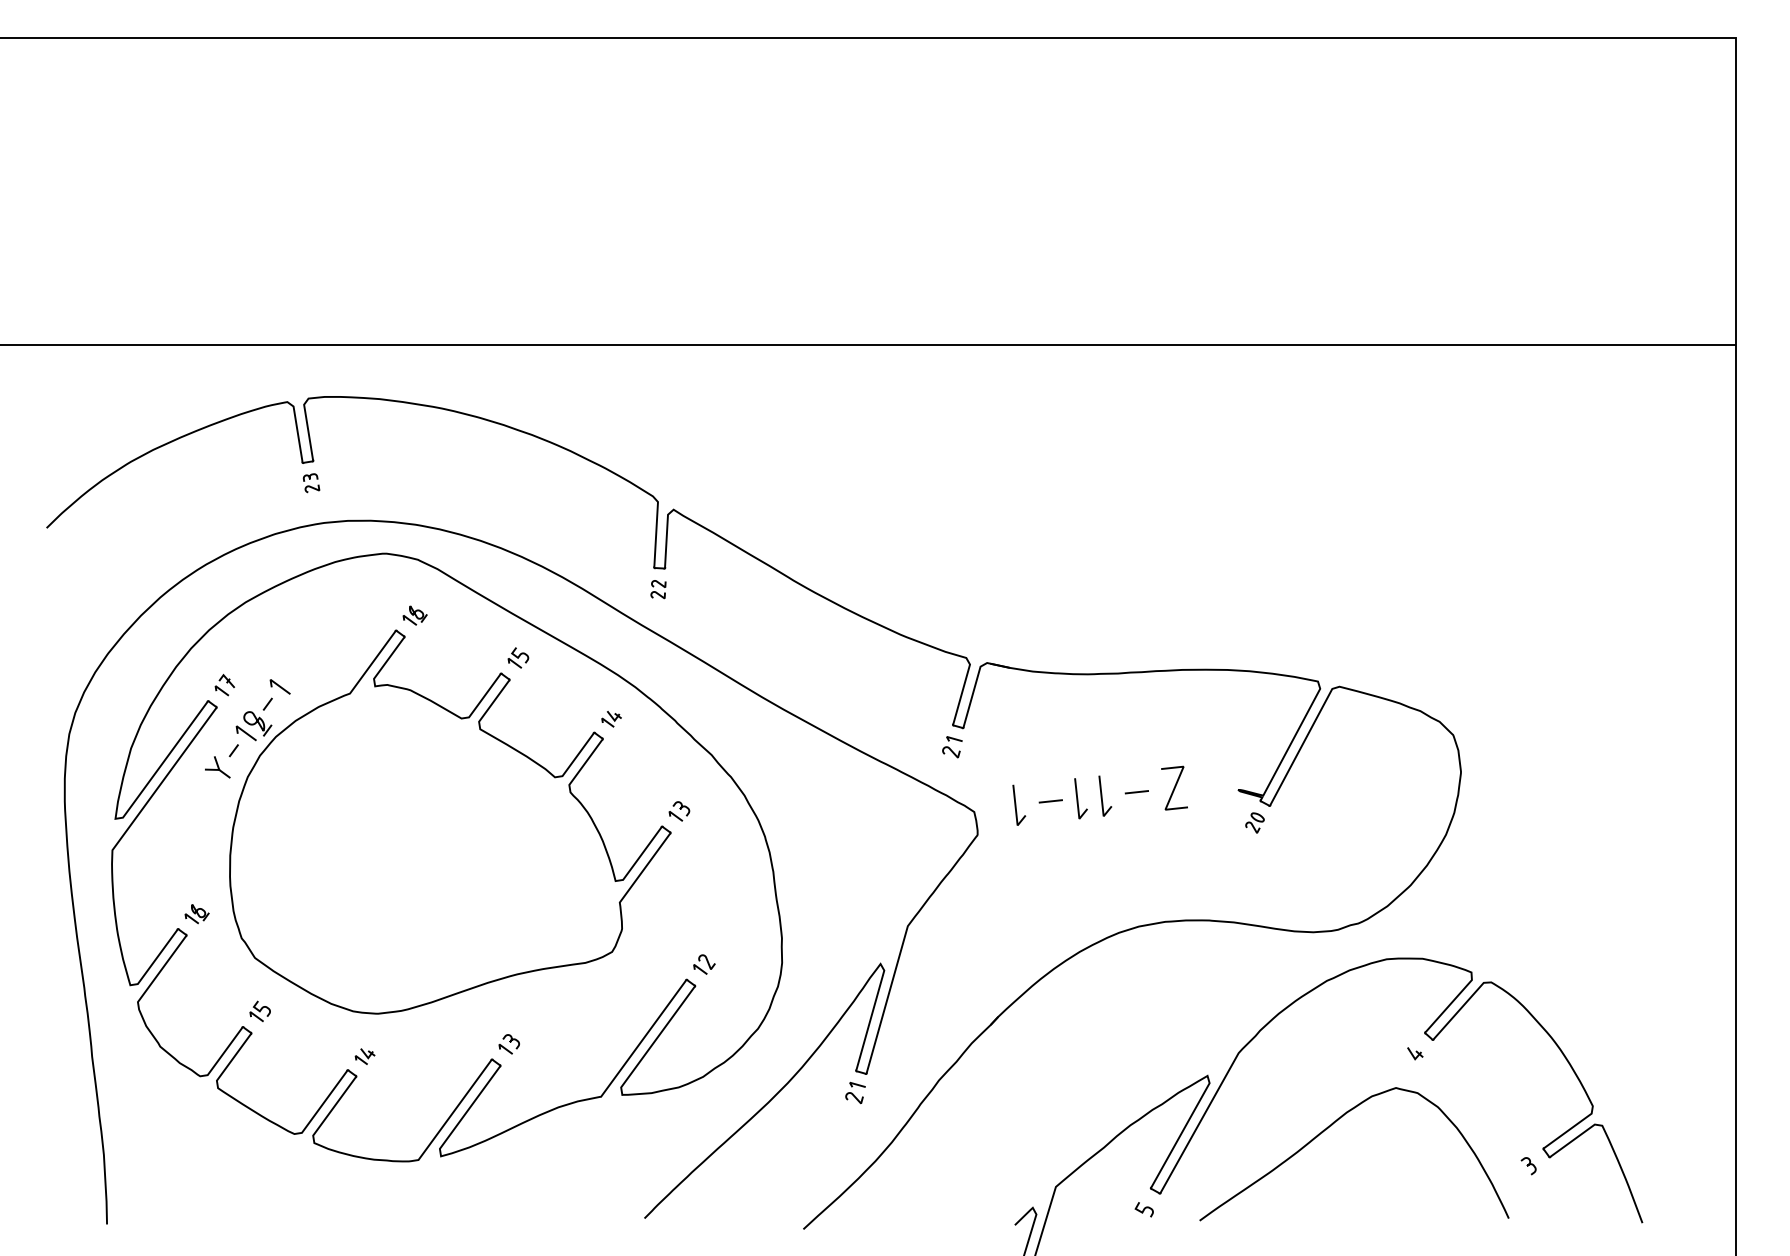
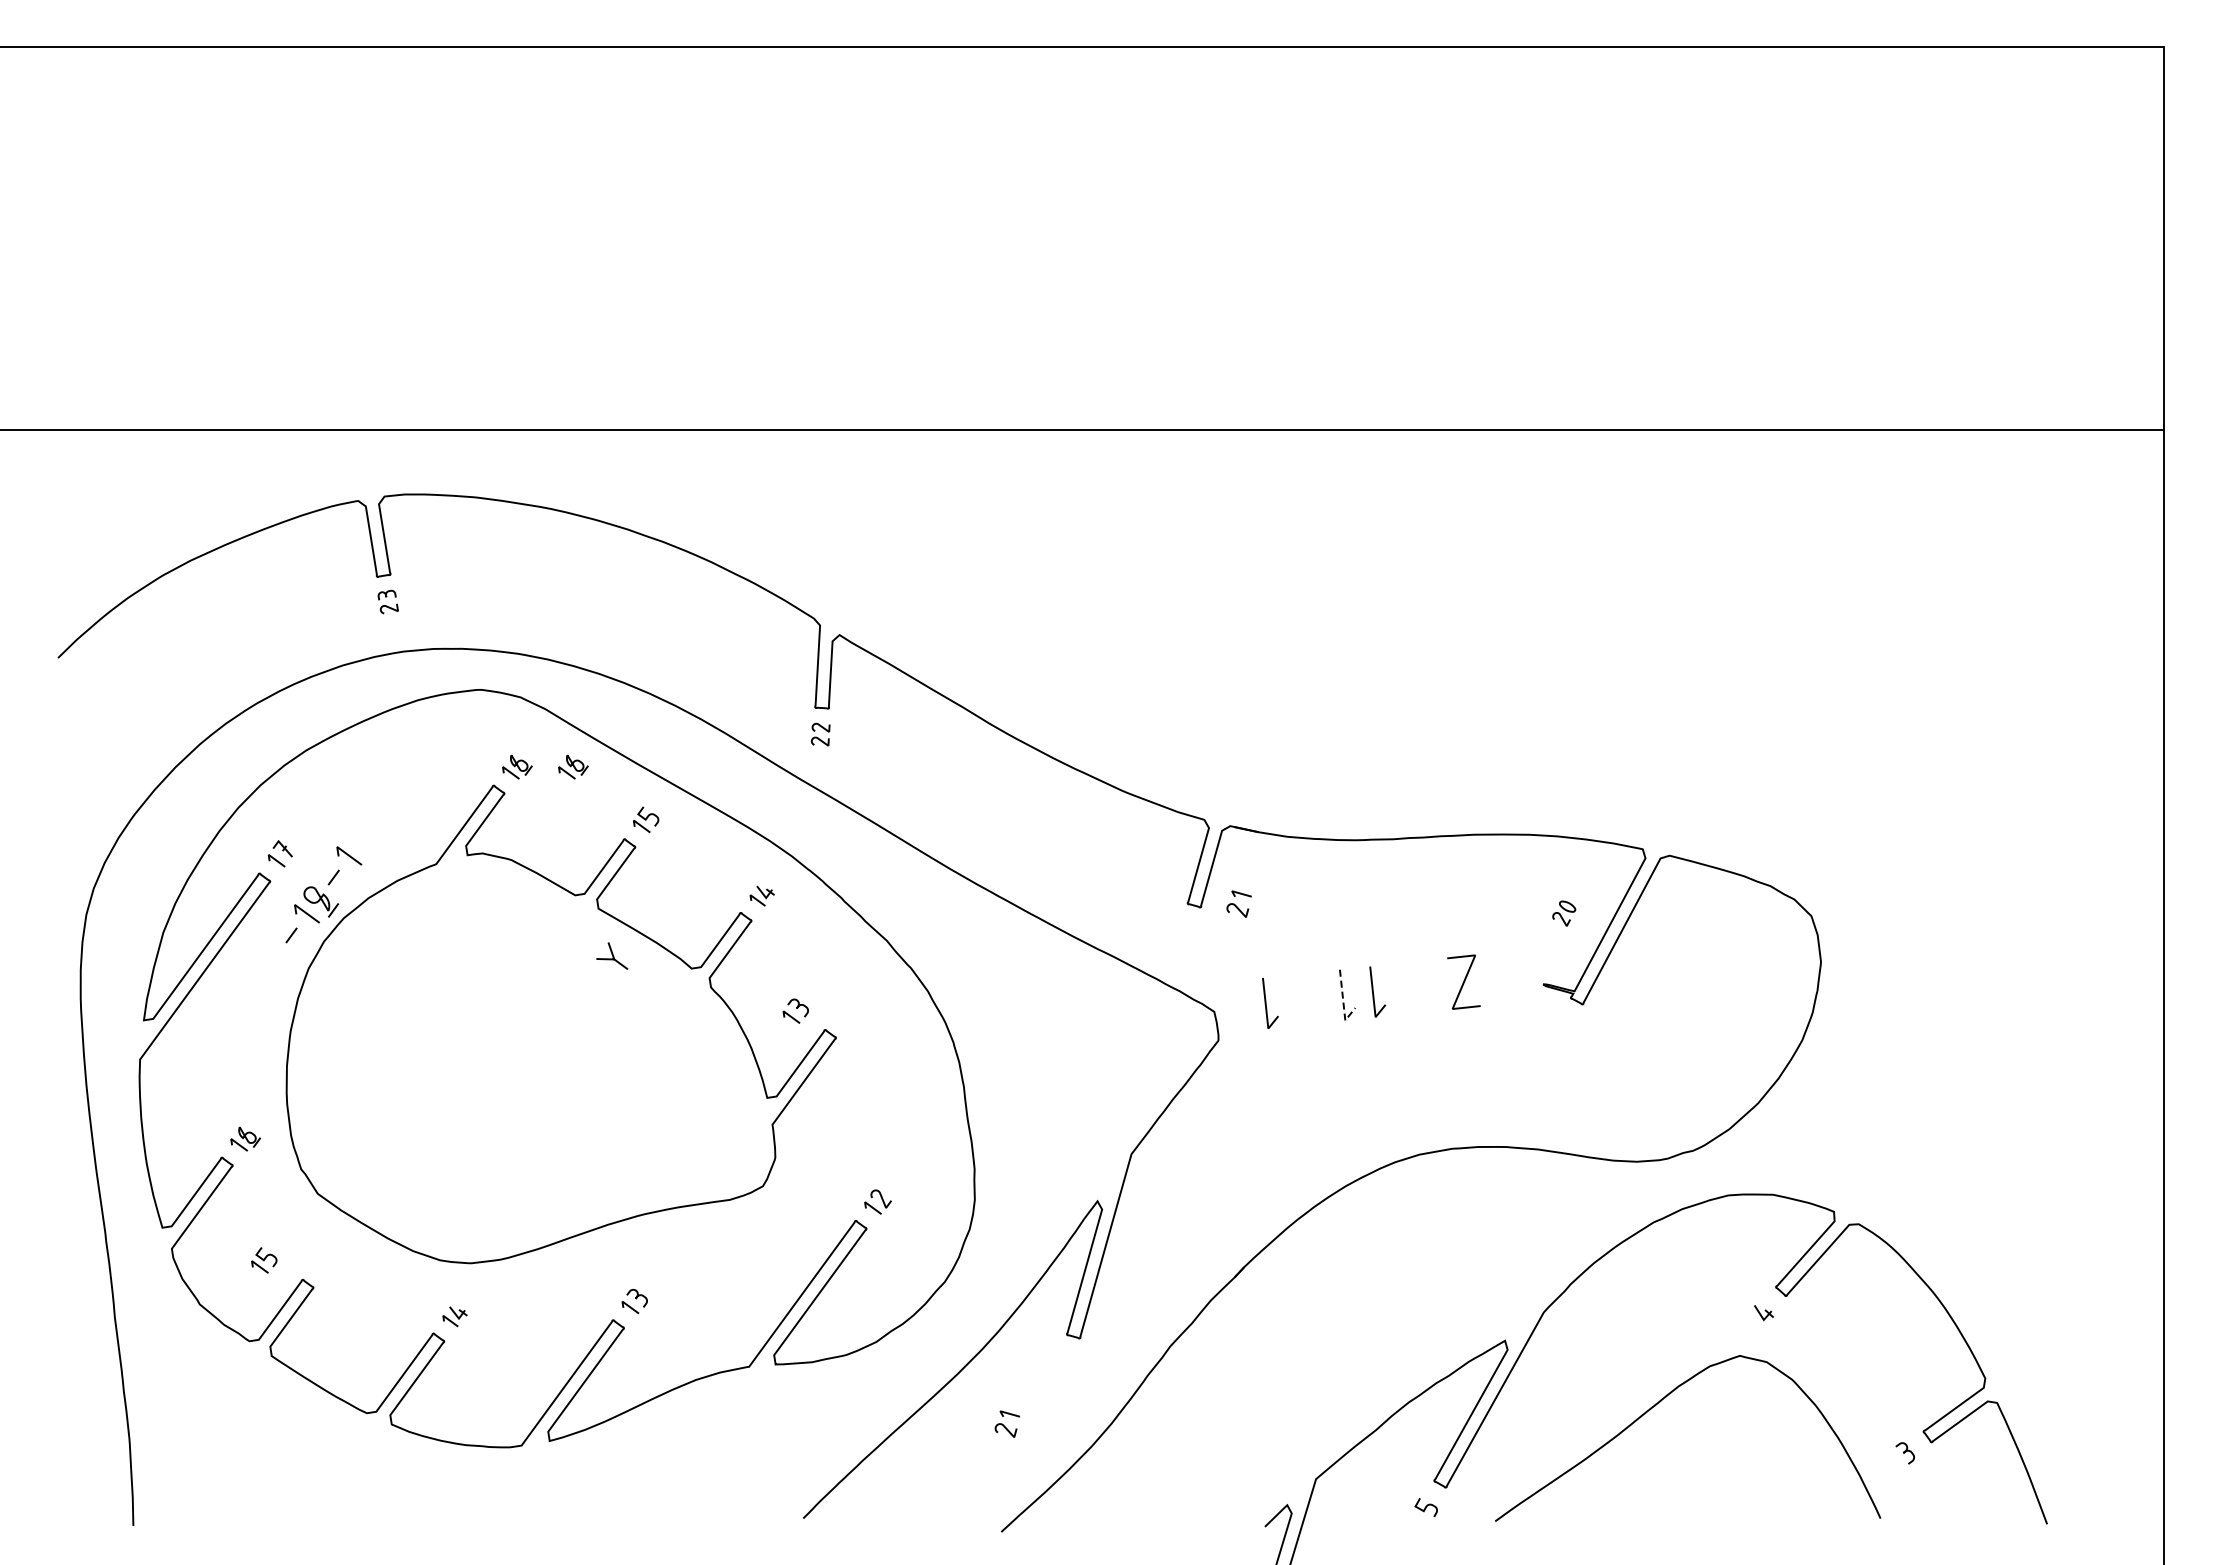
part: (460, 615) -> (573, 766), added
part: (951, 746) -> (1238, 903), moved
part: (217, 766) -> (612, 955), moved
line: (1136, 791) -> (1416, 986), removed
line: (1050, 801) -> (1309, 998), removed
line: (1077, 806) -> (1343, 1004), solid -> dashed
part: (679, 810) -> (795, 1010), moved
part: (1255, 822) -> (1564, 913), moved
part: (260, 1011) -> (264, 1260), moved
part: (855, 1092) -> (1007, 1423), moved

